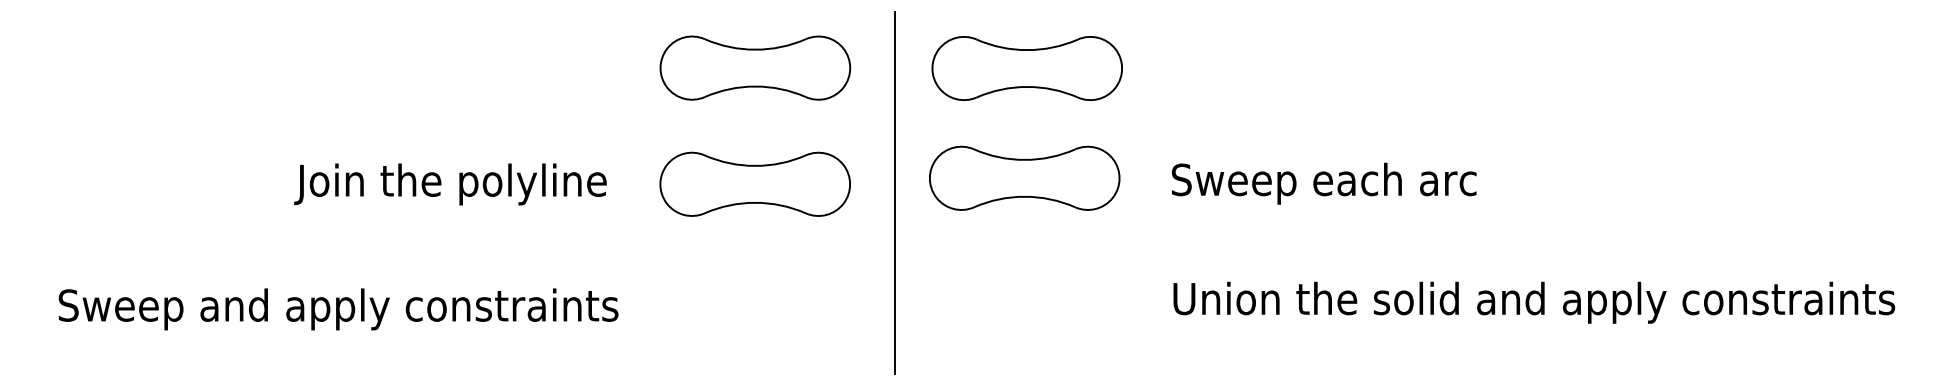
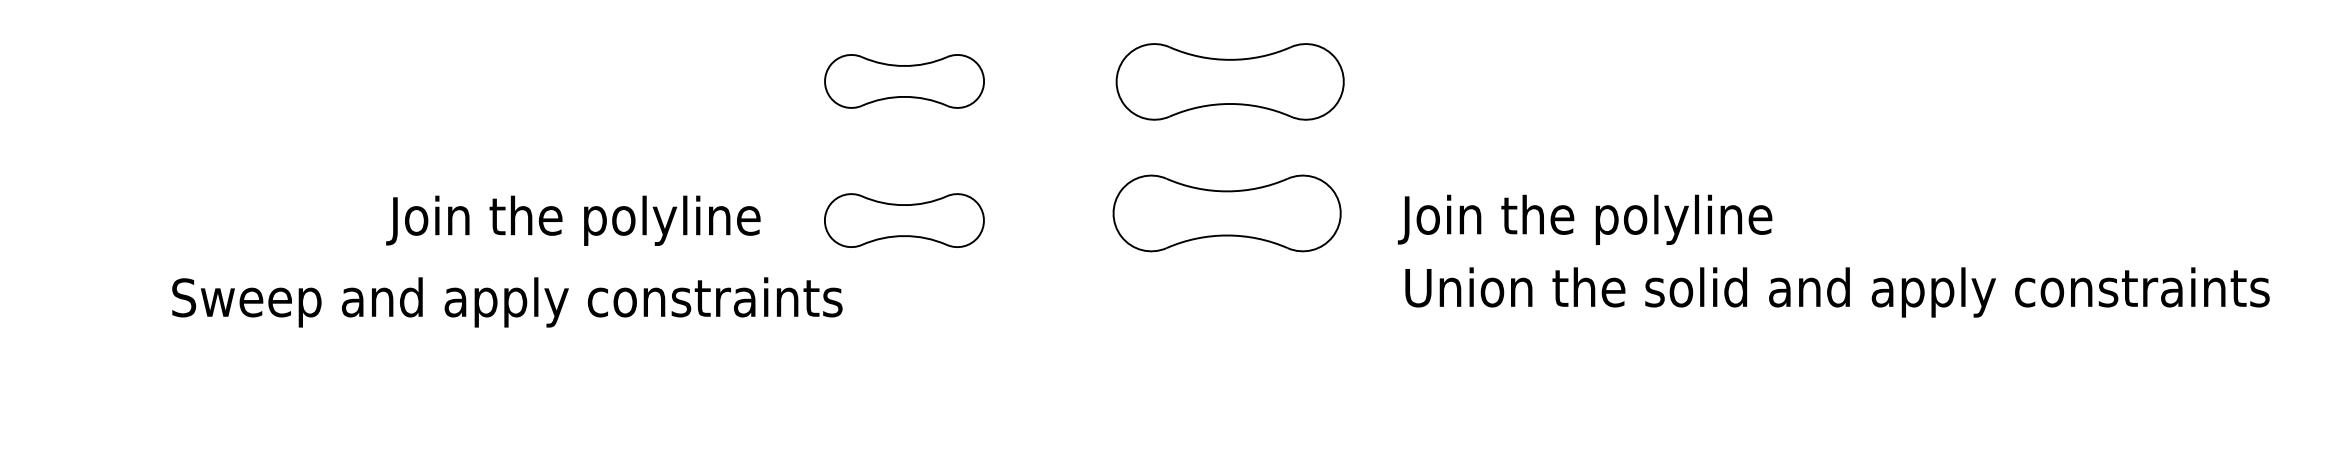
part: (755, 68) -> (904, 81), size x0.7
text: (1323, 183) -> (1584, 219), Sweep each arc -> Join the polyline
text: (450, 184) -> (573, 220), moved
part: (755, 184) -> (904, 220), size x0.7
line: (895, 192) -> (1072, 230), removed
text: (1534, 302) -> (1837, 292), moved
text: (338, 309) -> (507, 302), moved

